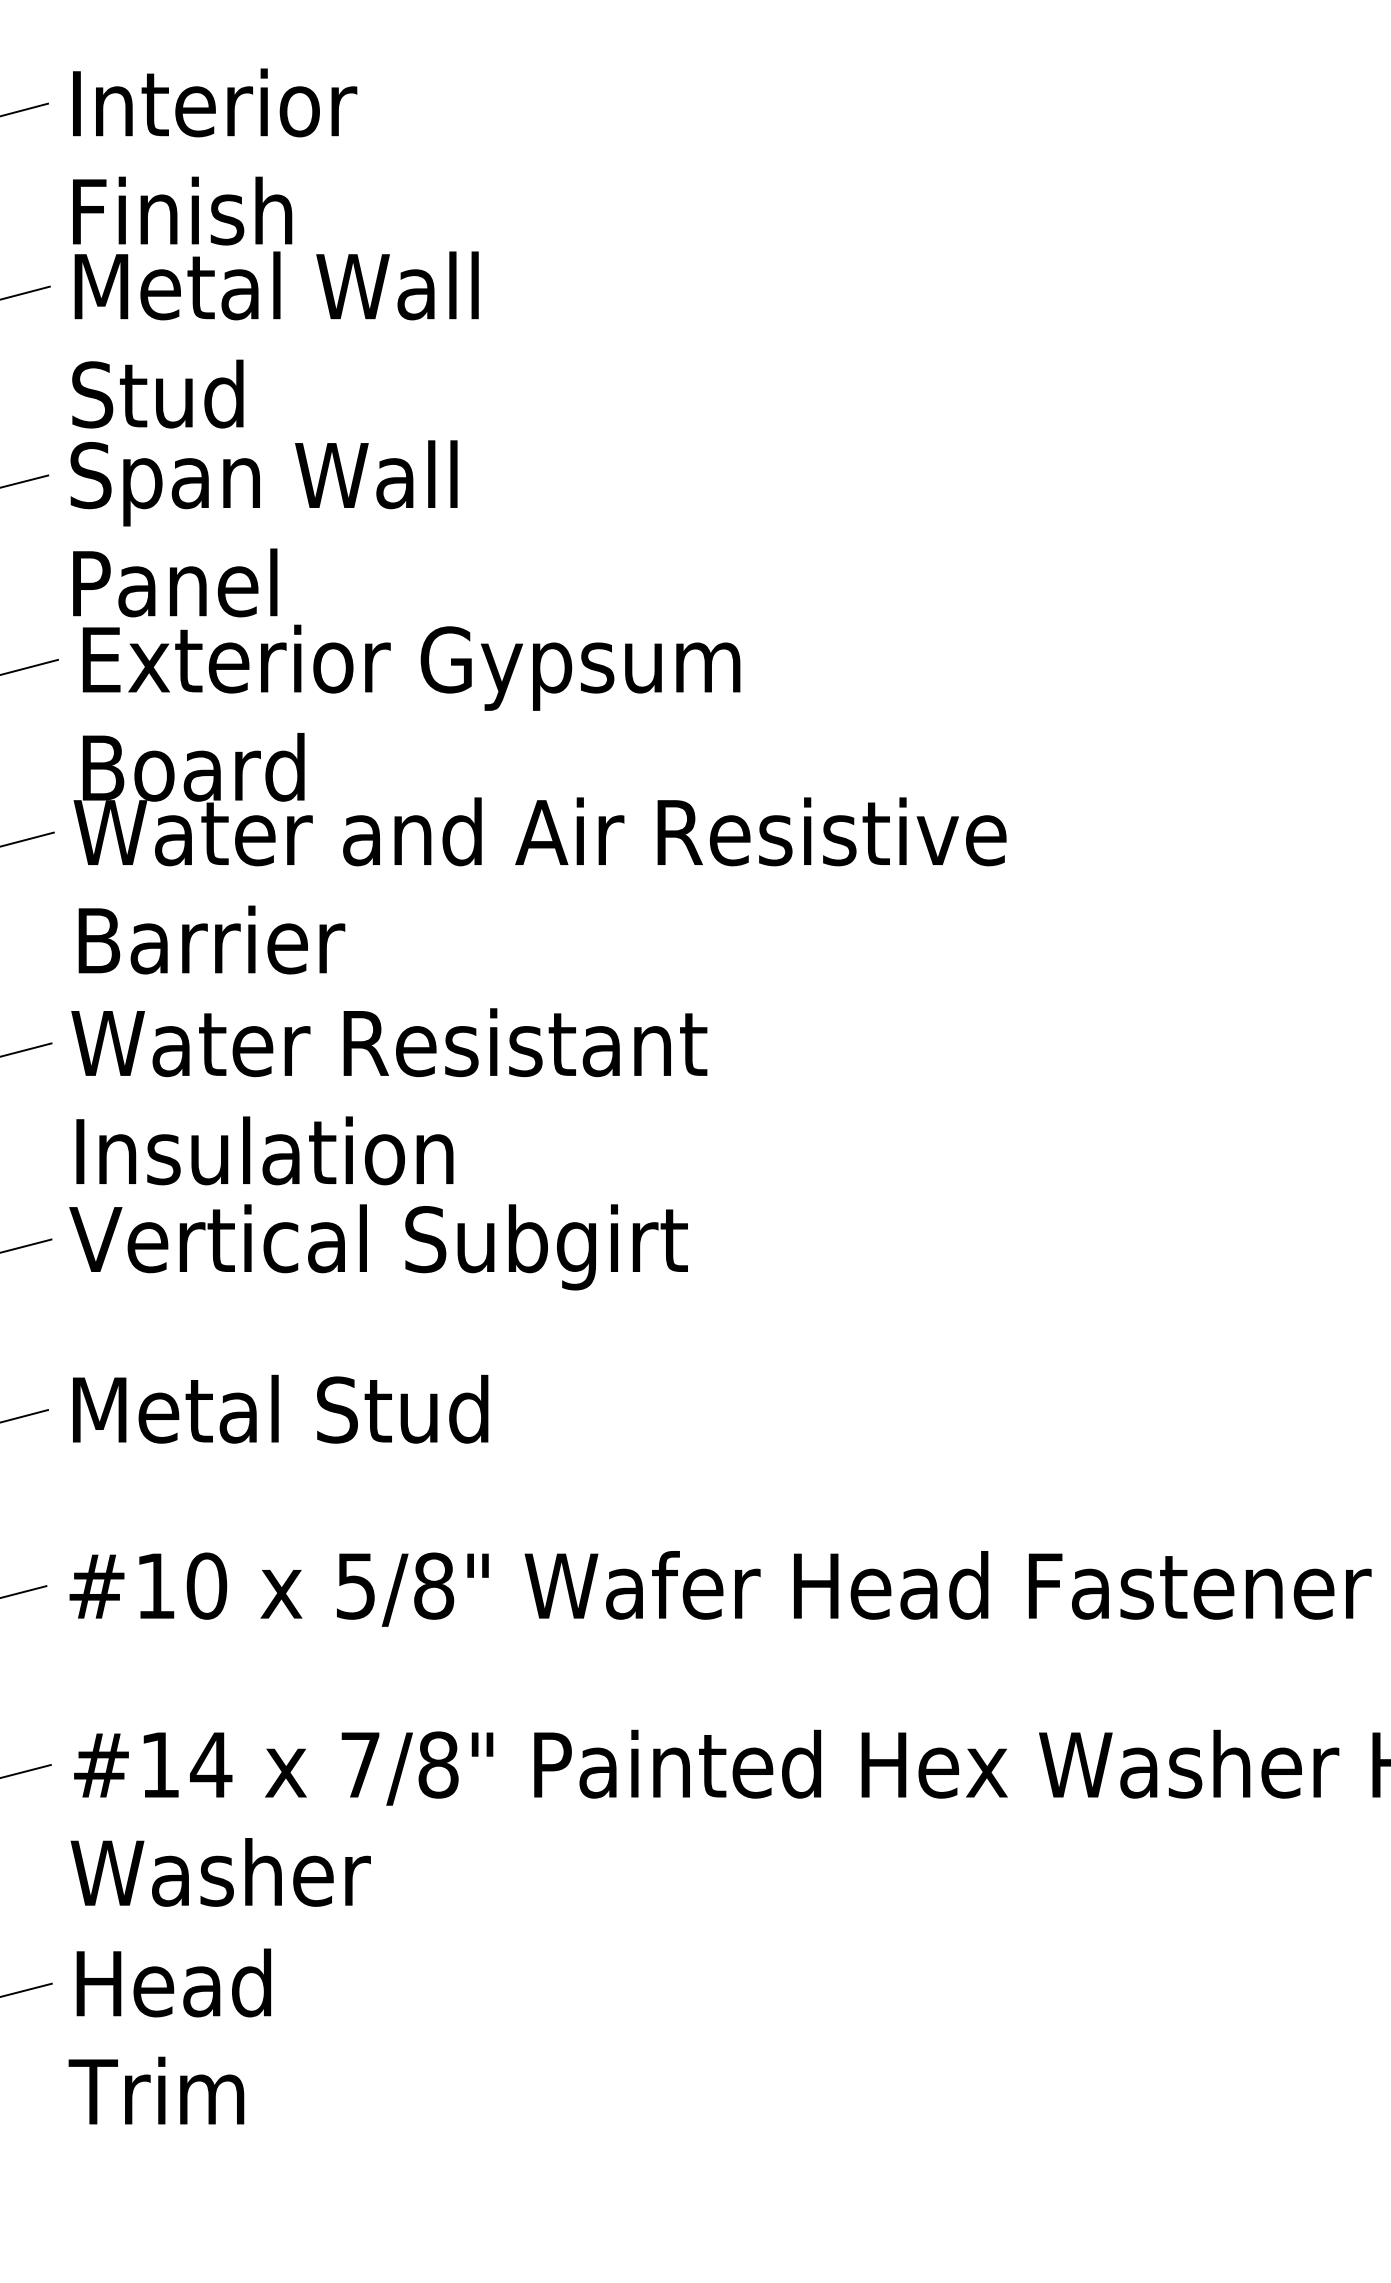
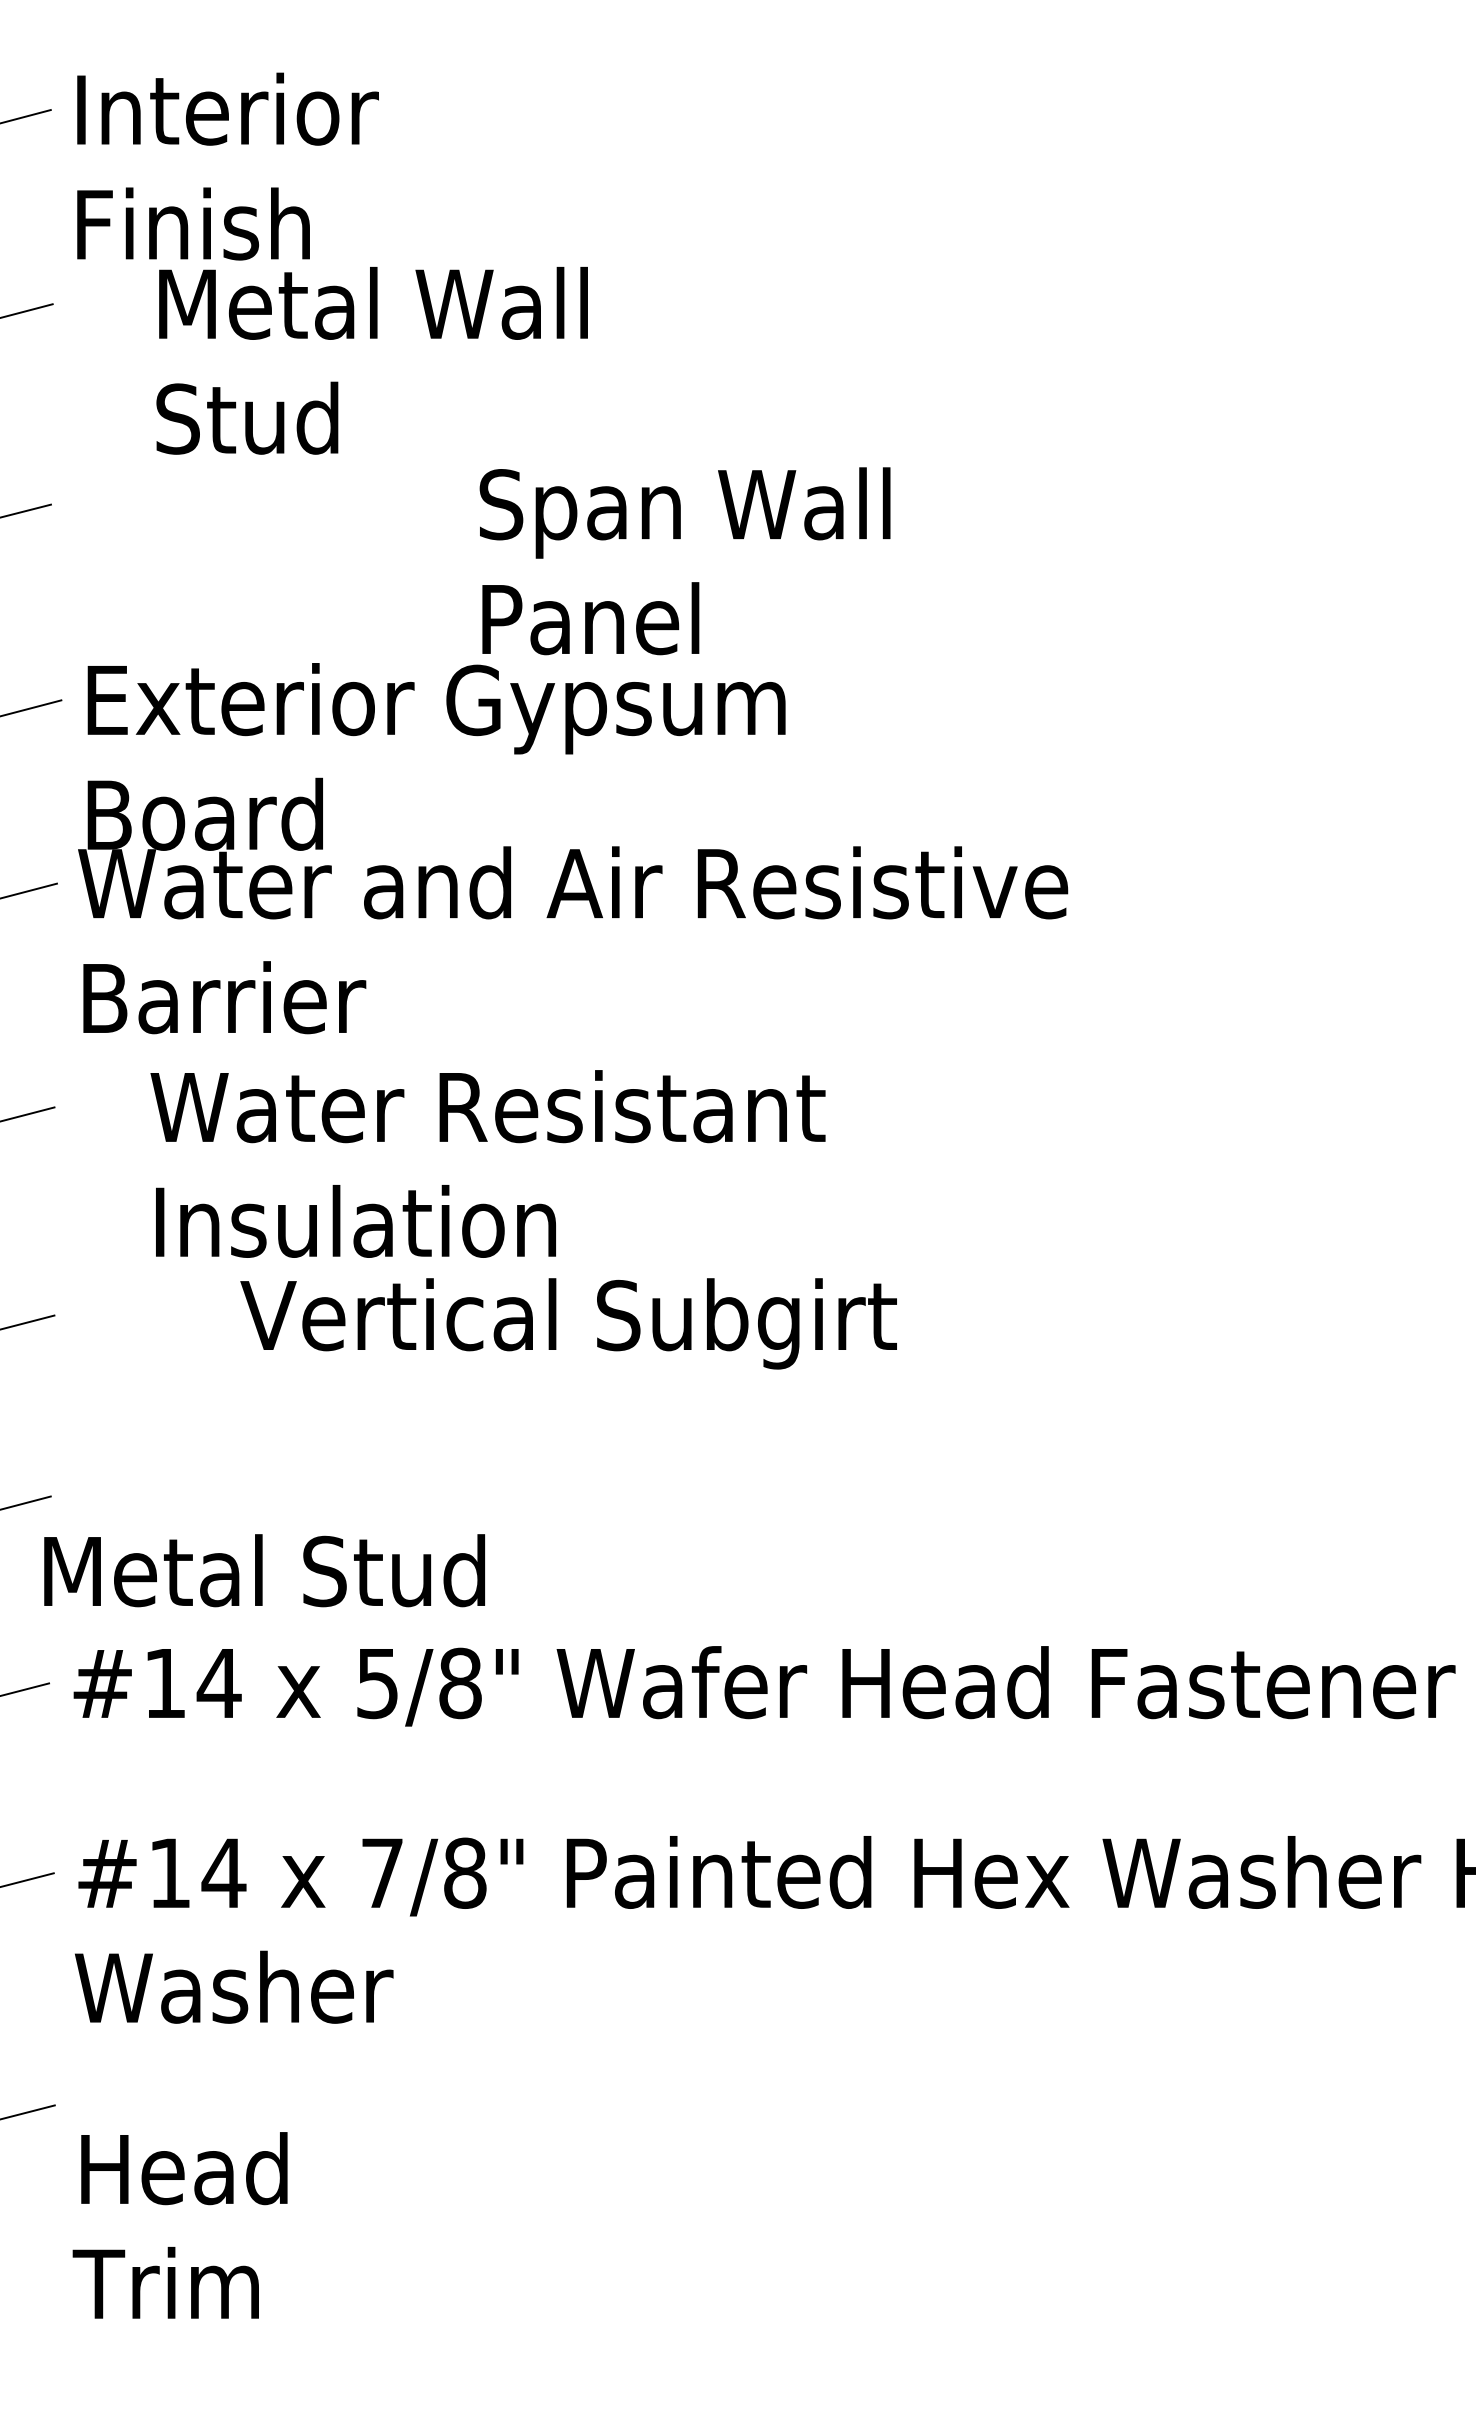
text: (274, 339) -> (371, 360), moved
text: (263, 529) -> (684, 561), moved
text: (388, 1096) -> (487, 1163), moved
text: (378, 1247) -> (568, 1323), moved
text: (280, 1409) -> (264, 1570), moved
text: (206, 1586) -> (218, 1683), #10 -> #14
text: (169, 2036) -> (179, 2225), moved

